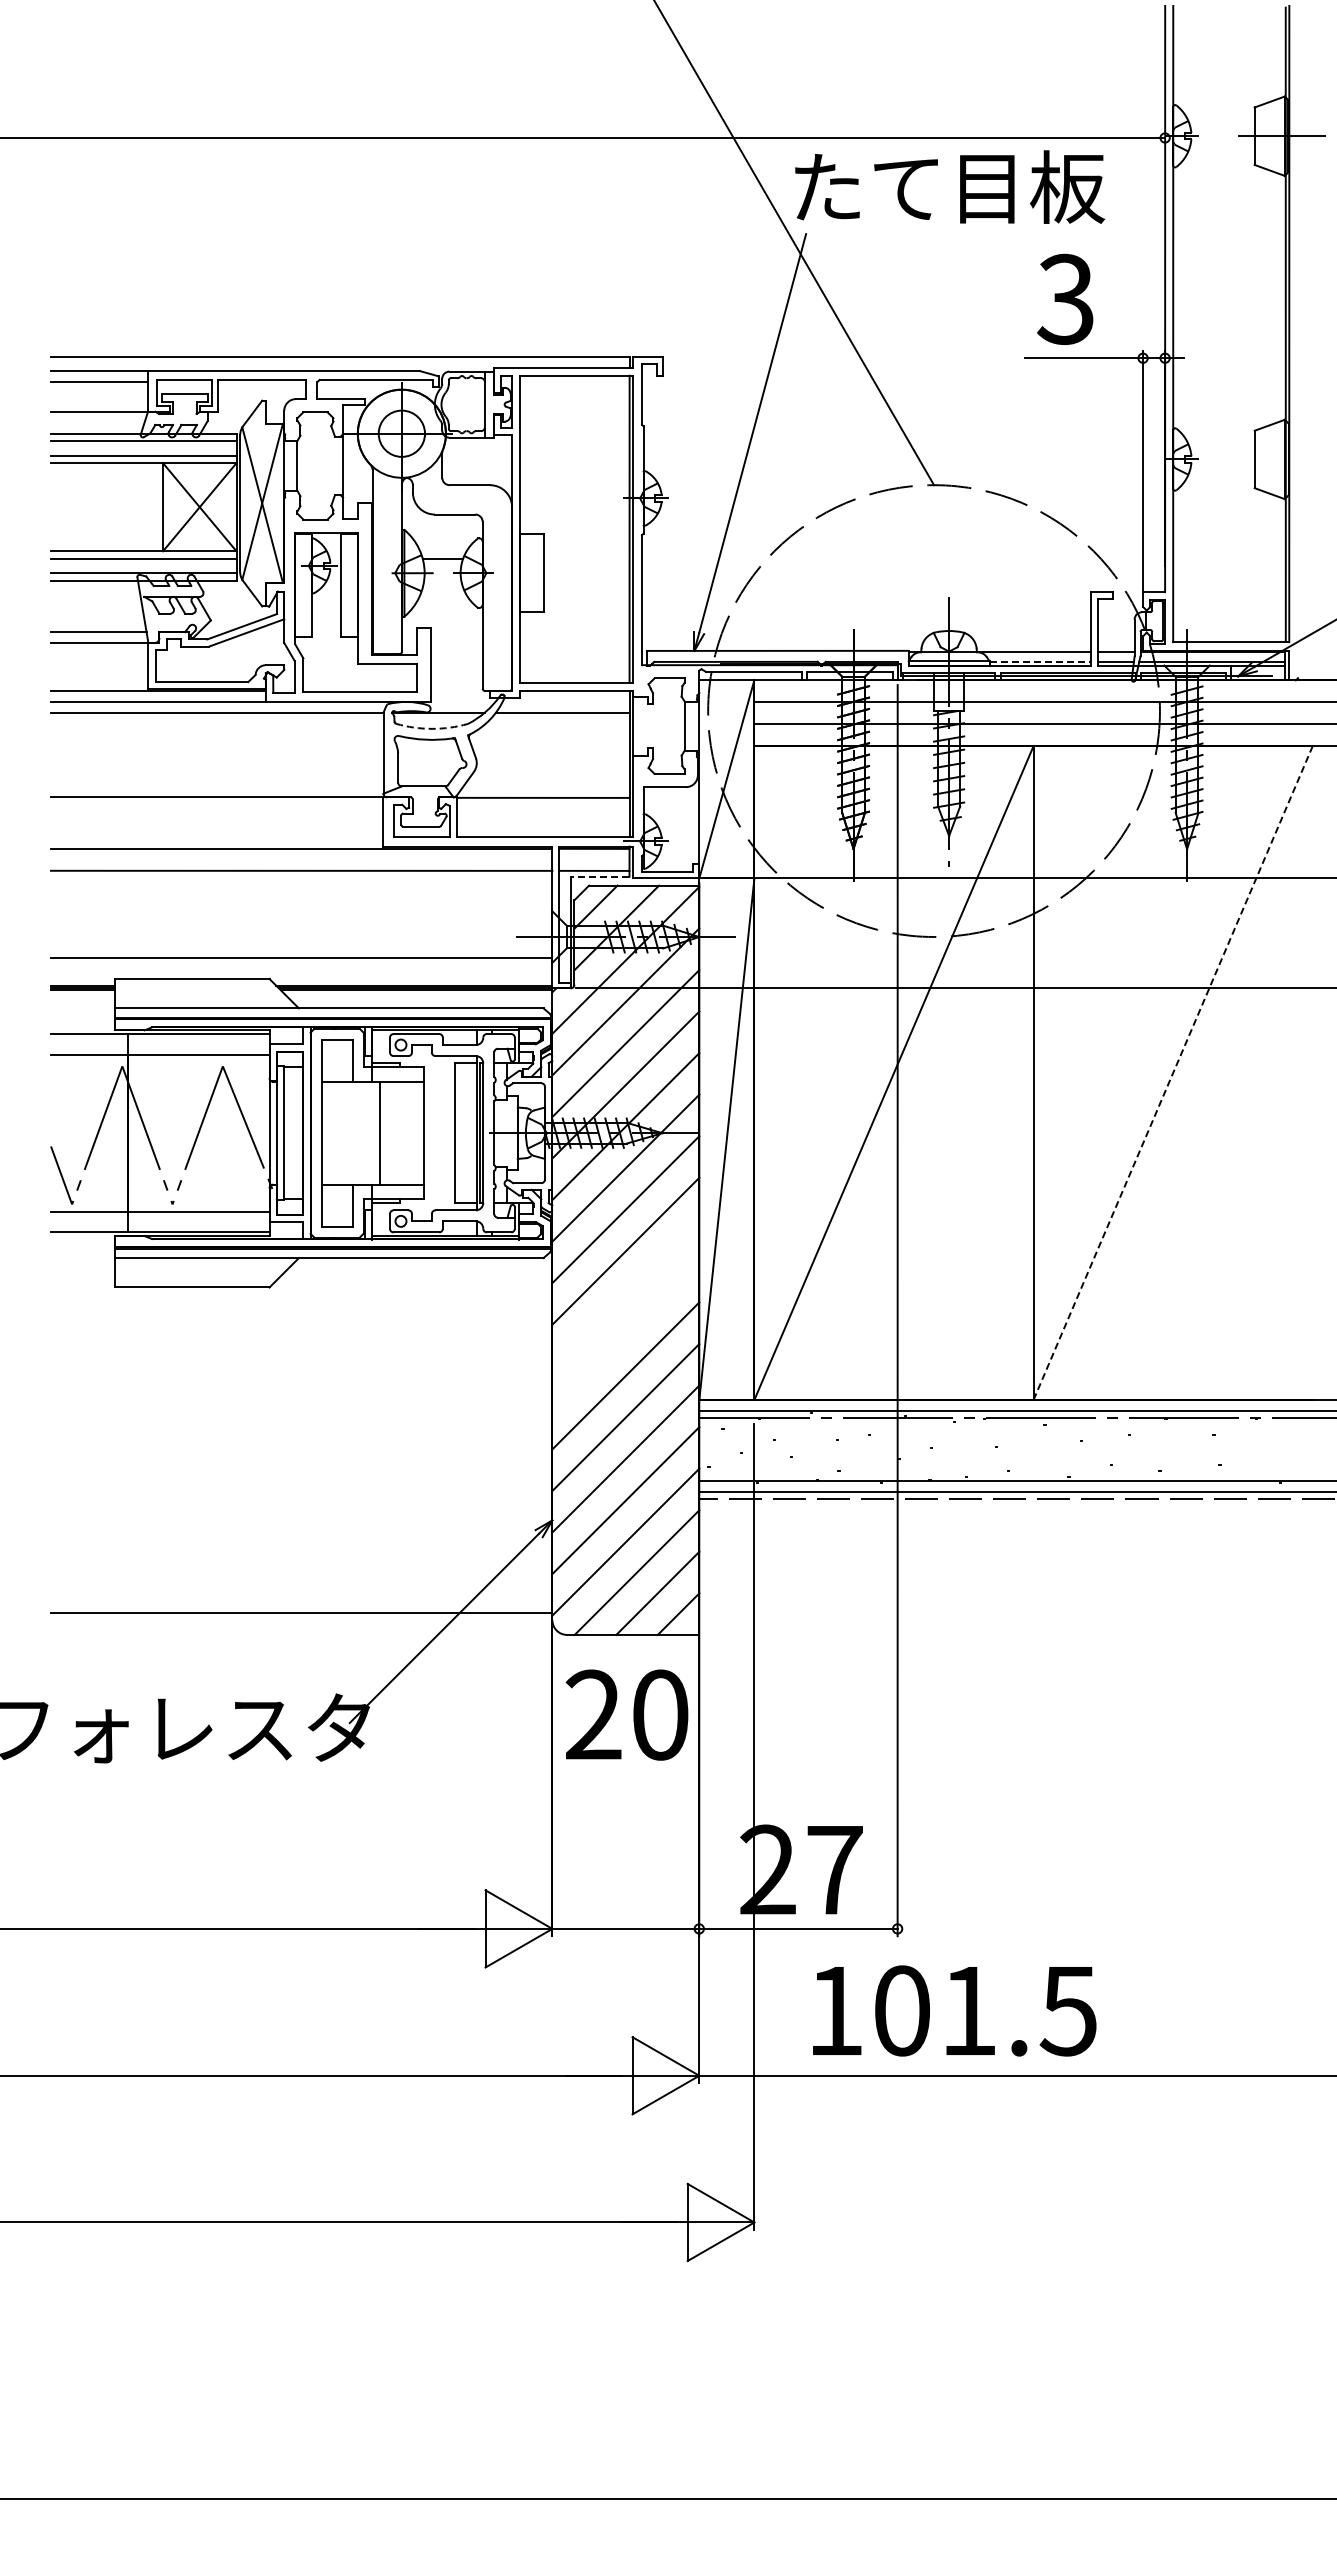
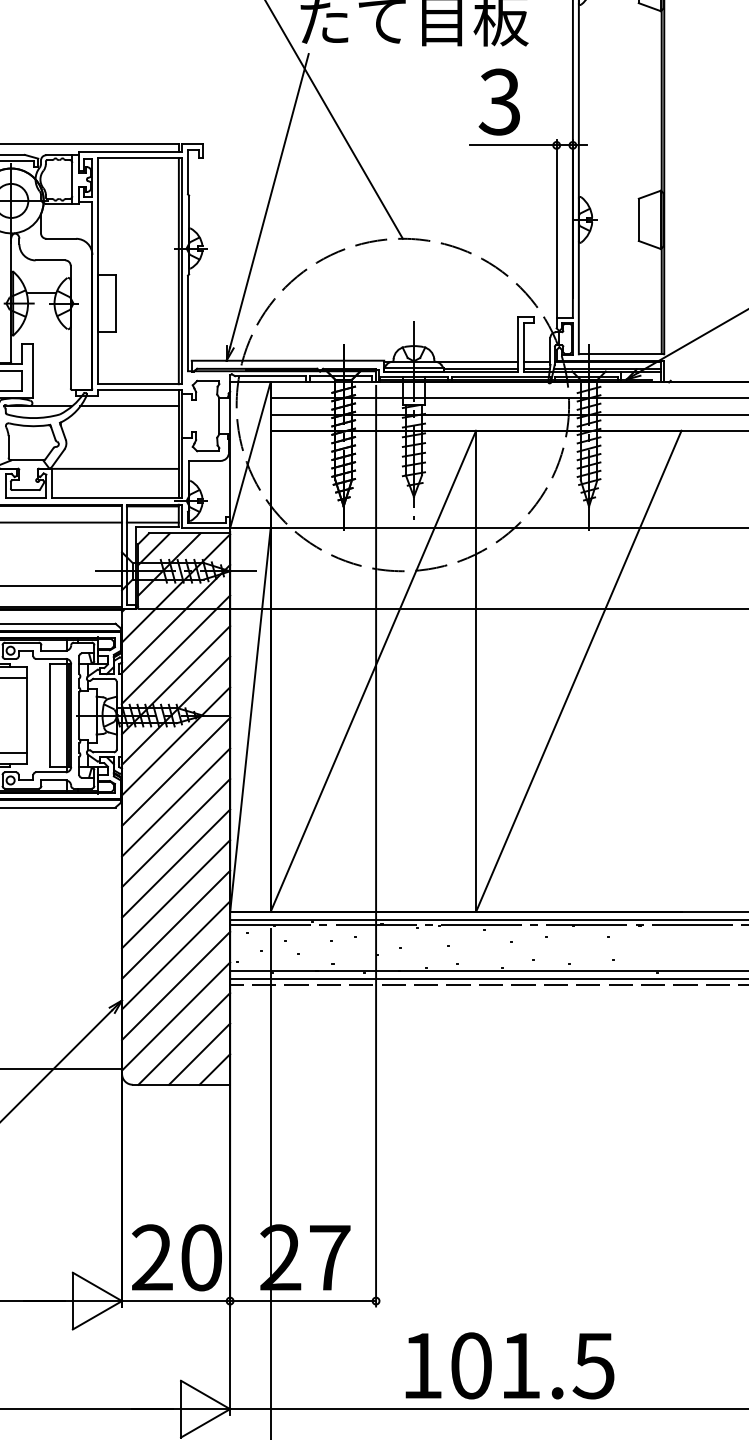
line: (1040, 661) -> (481, 368), dashed -> solid
arc: (432, 728) -> (33, 417), dashed -> solid
line: (599, 876) -> (156, 526), dashed -> solid
line: (1172, 1073) -> (578, 671), dashed -> solid
line: (625, 1292) -> (175, 832), added
line: (625, 1333) -> (175, 862), added
text: (626, 1714) -> (176, 1257), moved
text: (954, 2010) -> (509, 1365), moved

